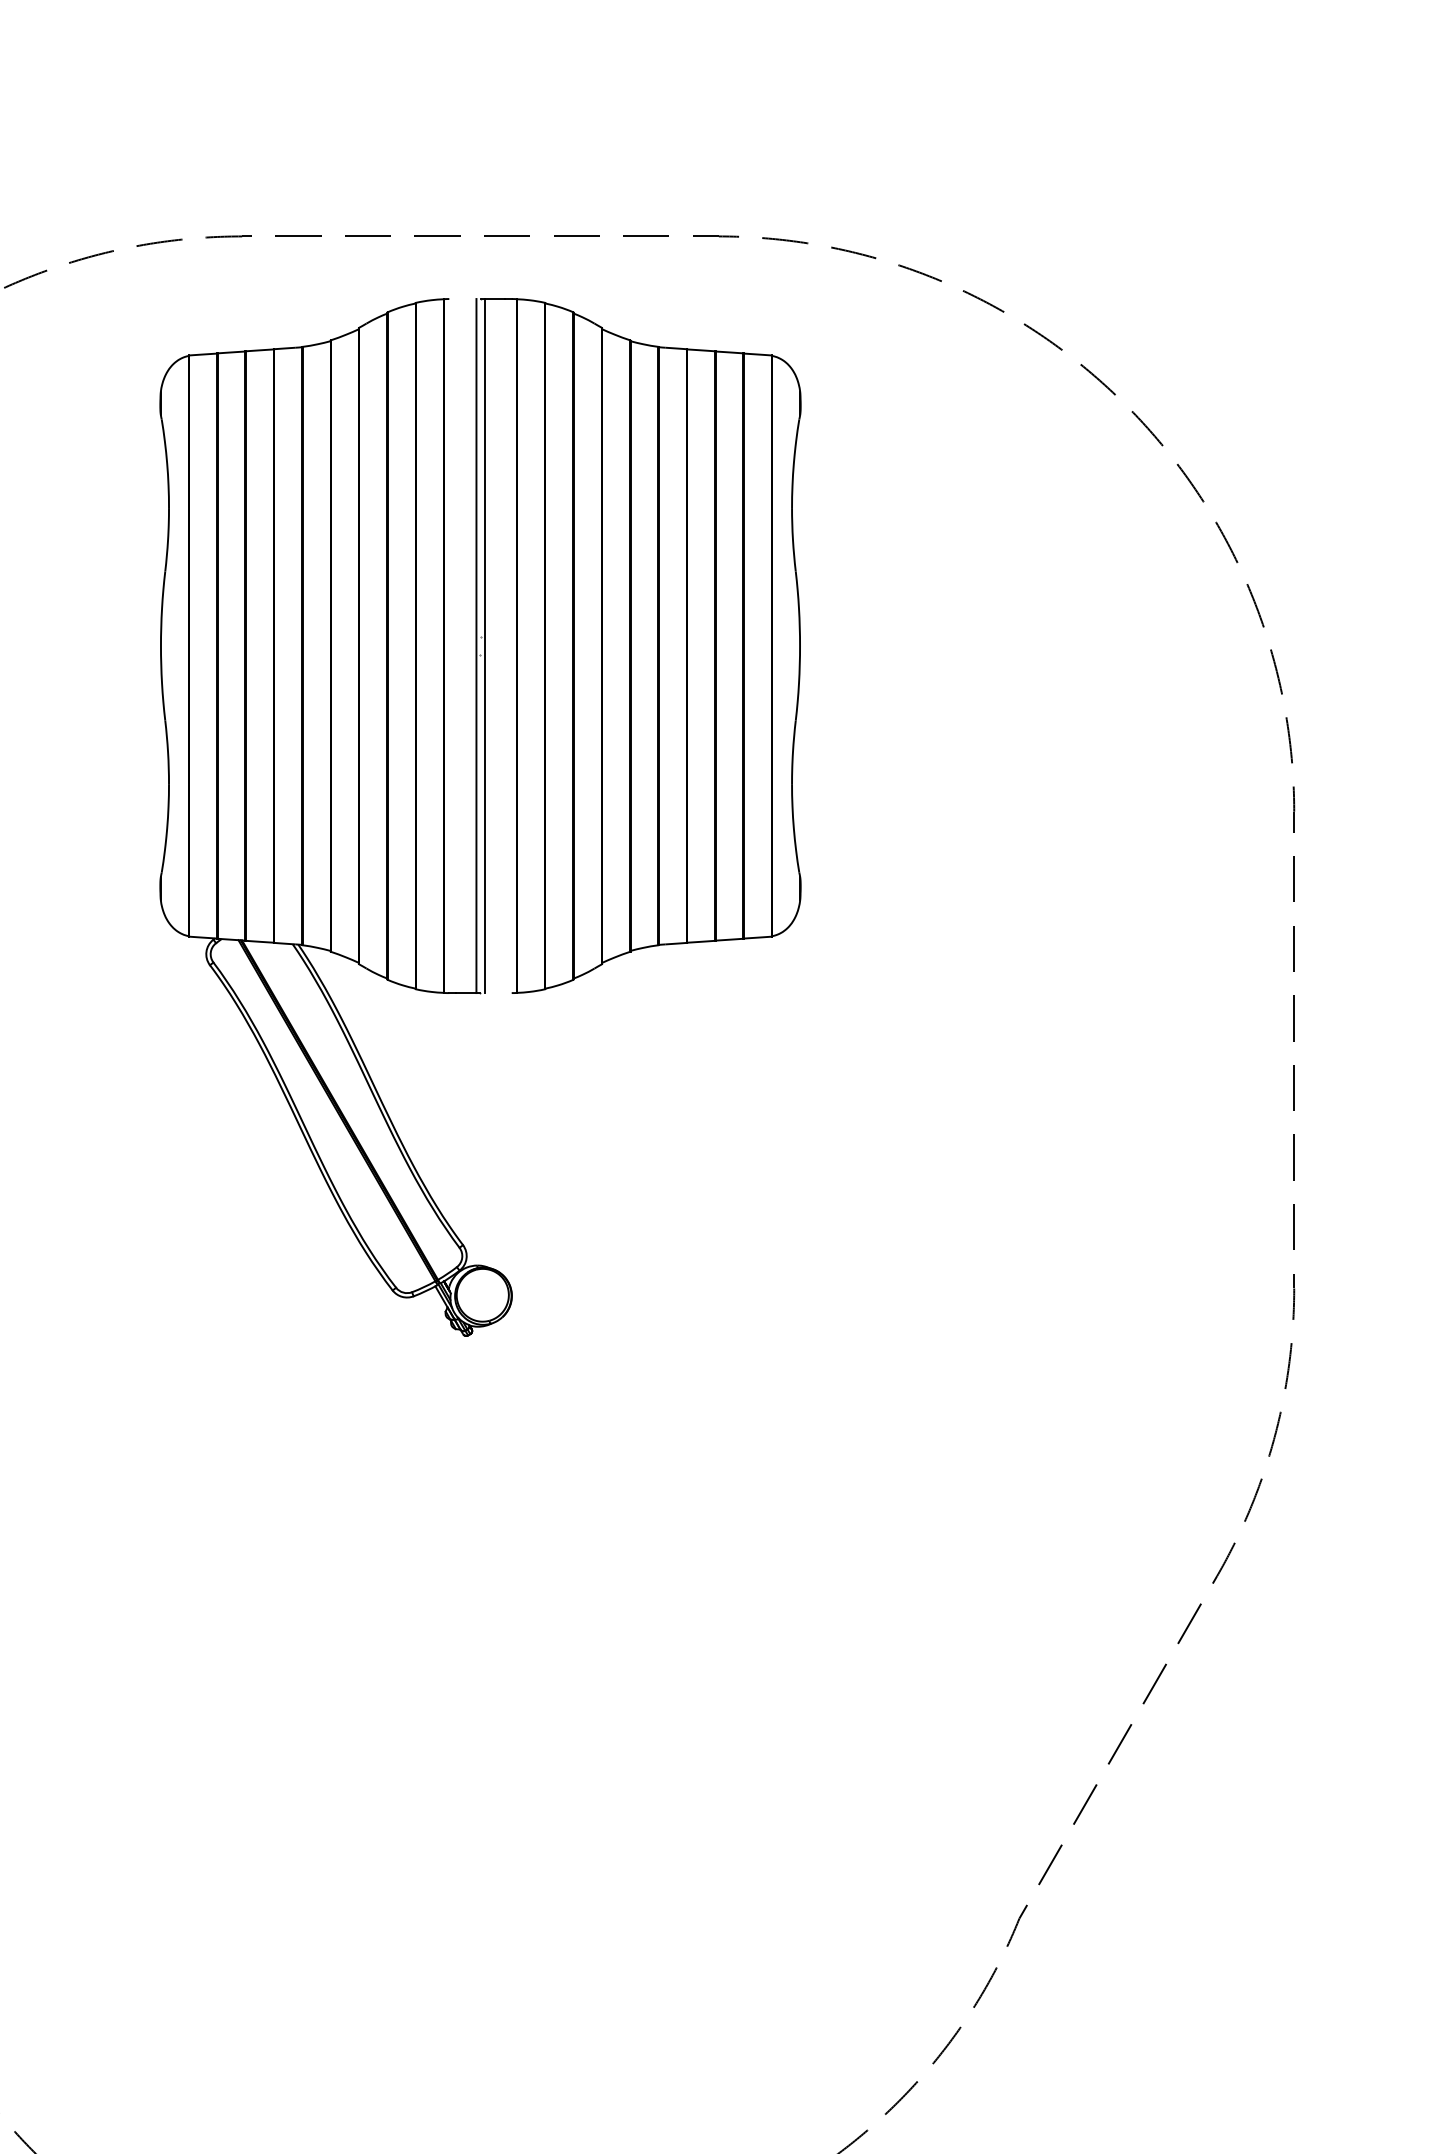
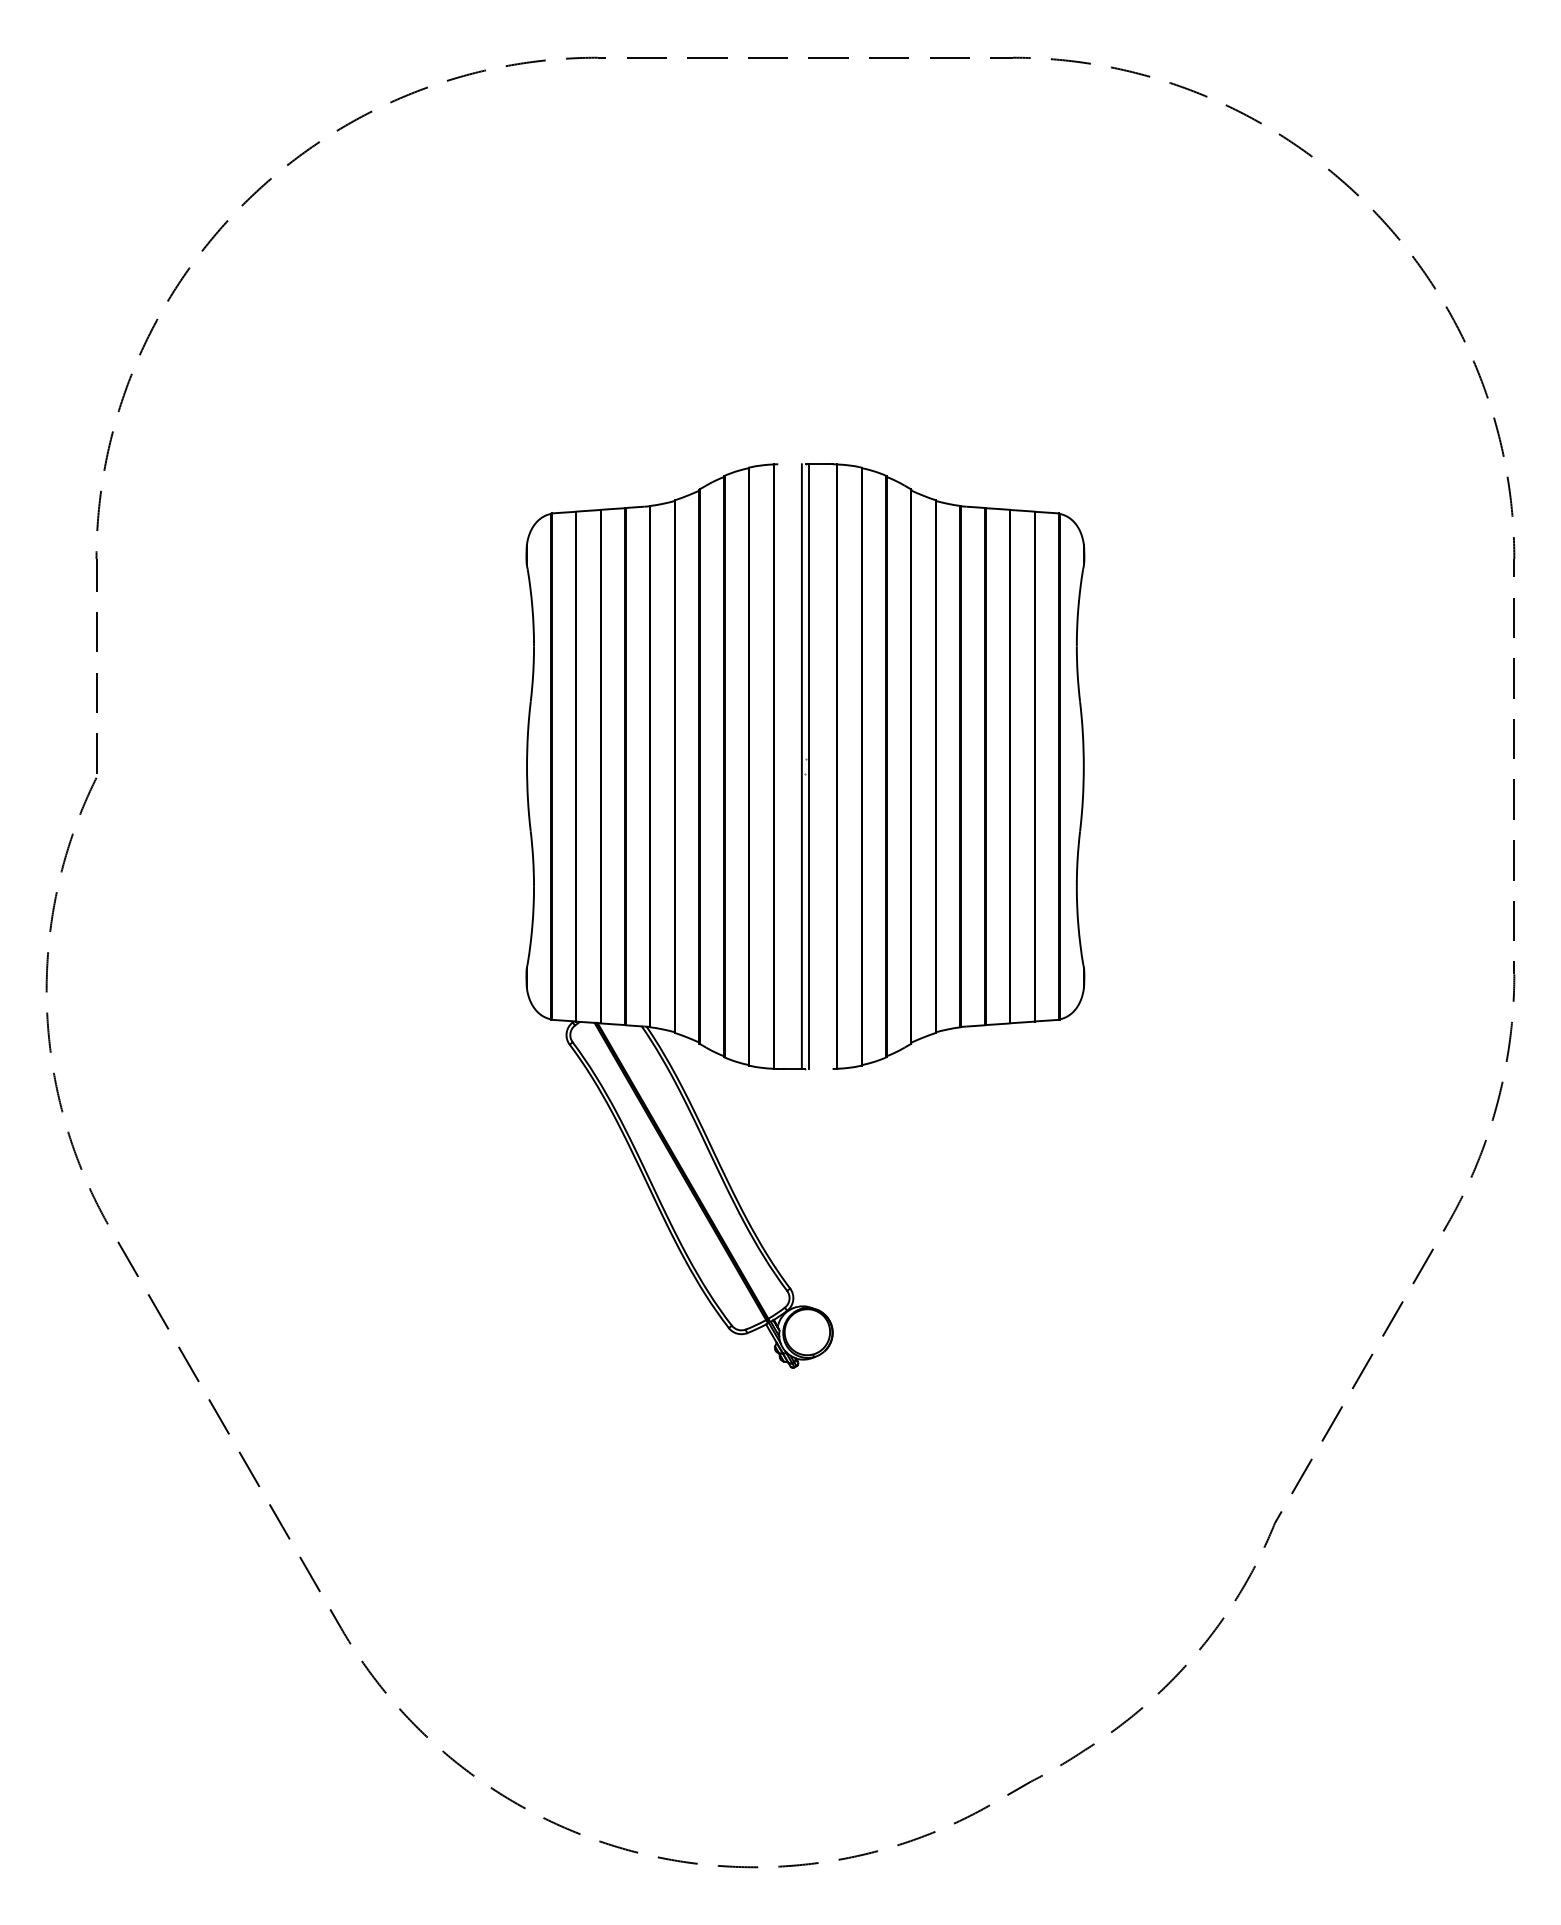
part: (480, 816) -> (805, 915), moved

